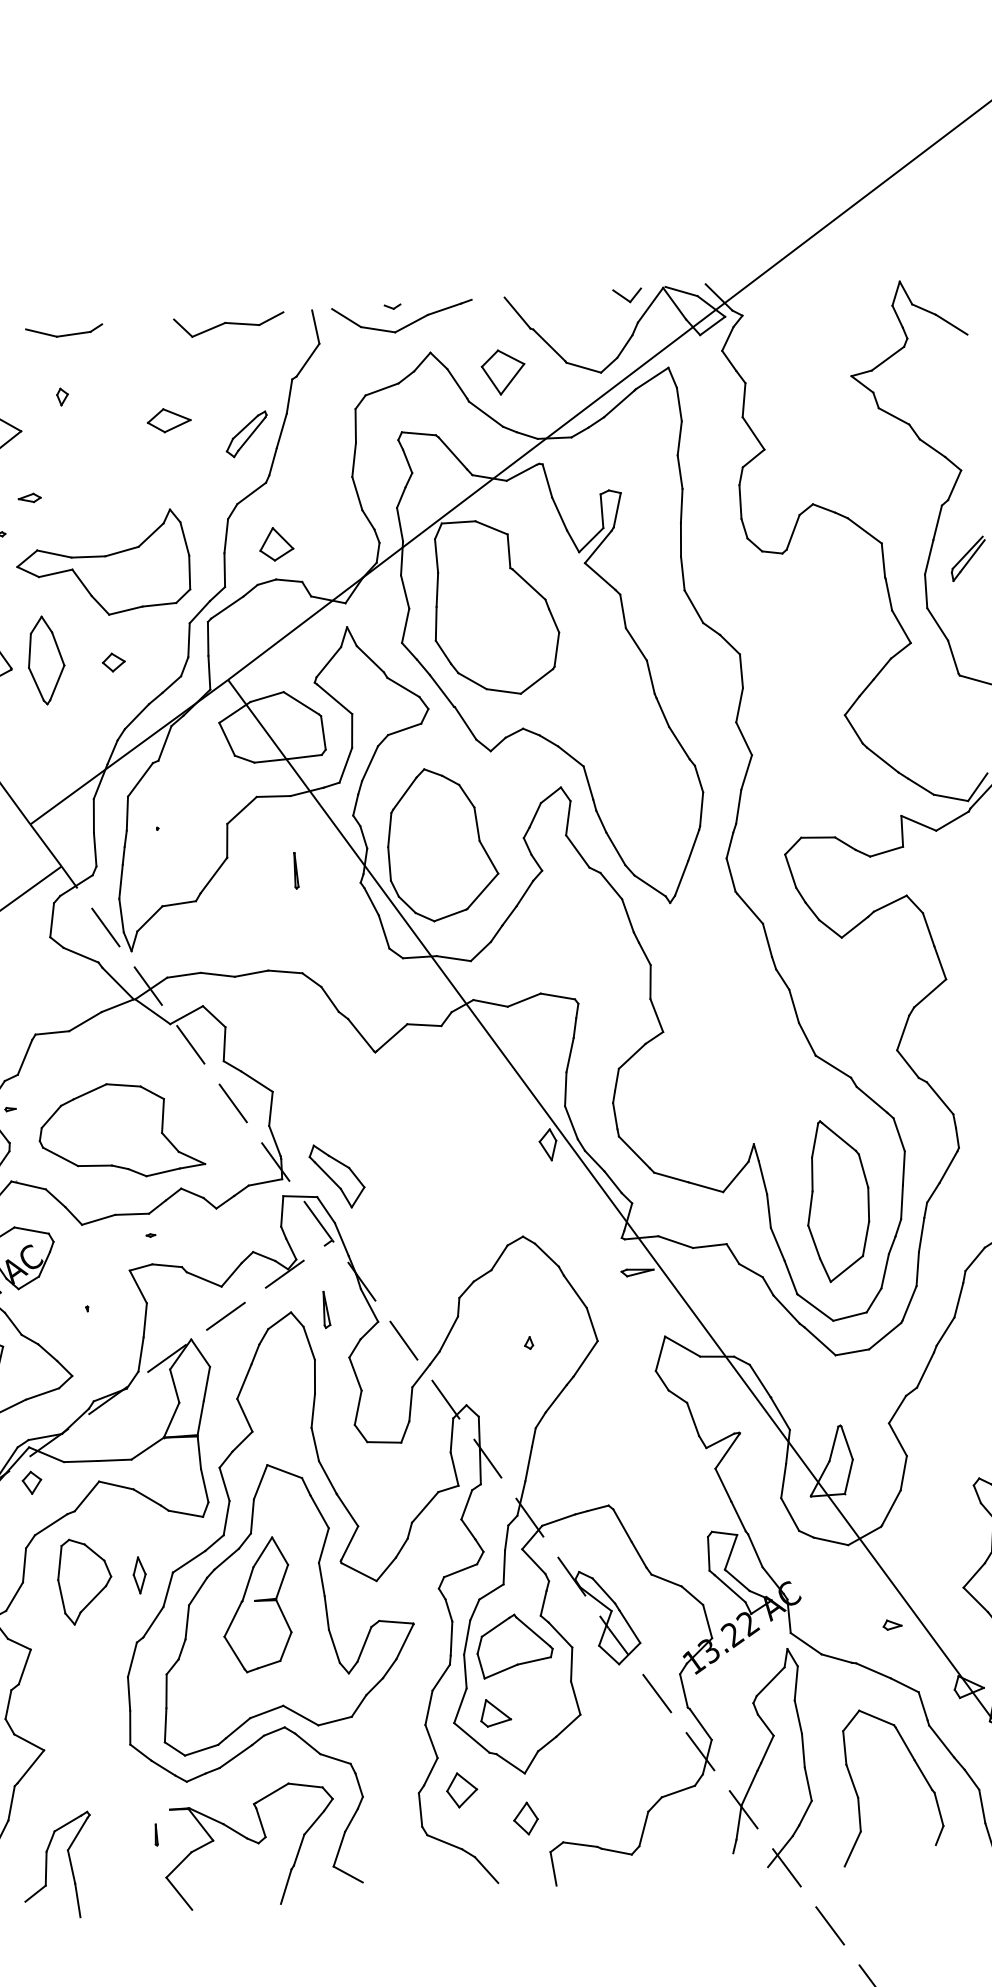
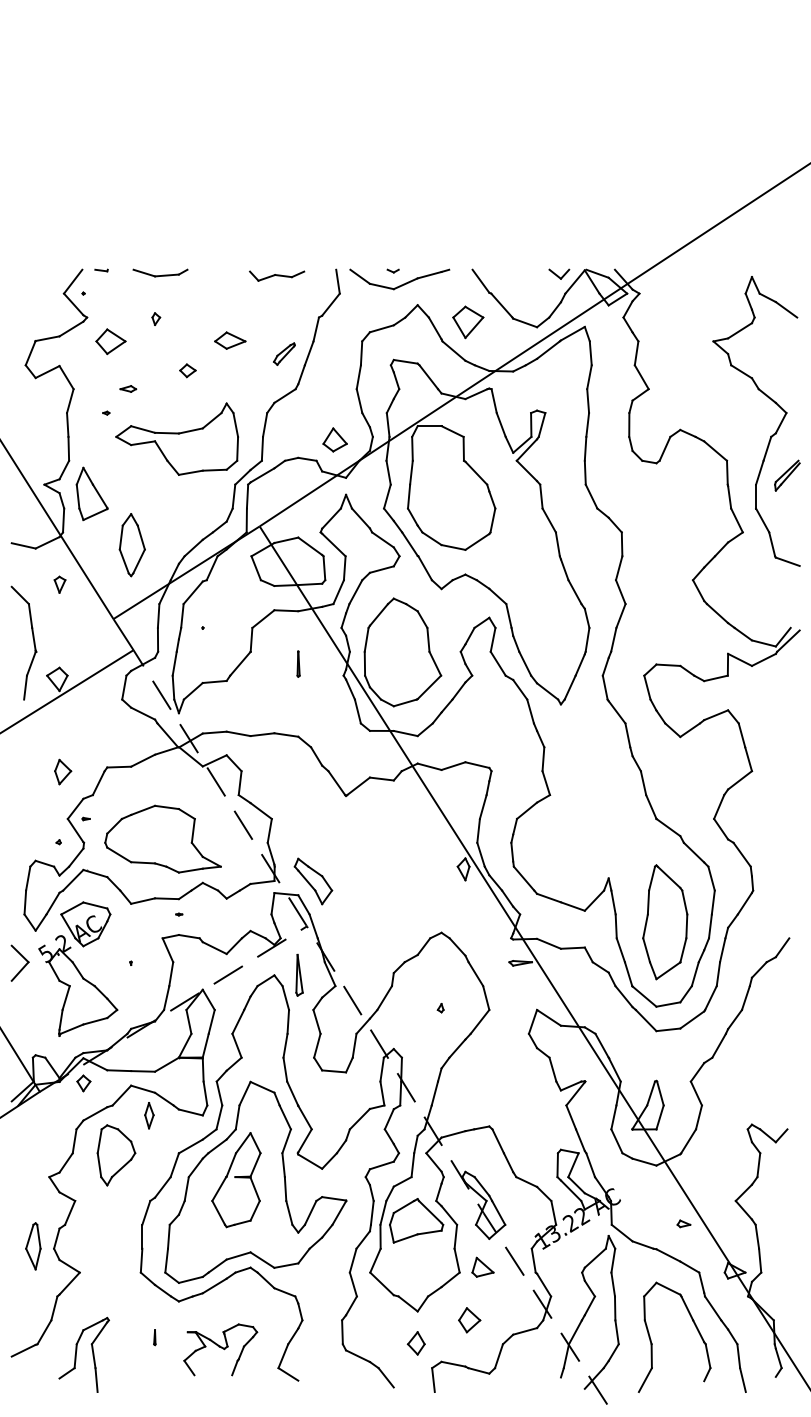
part: (228, 324) -> (276, 275), size x0.7
part: (246, 433) -> (284, 353), size x0.7
part: (275, 543) -> (334, 439), moved
part: (45, 660) -> (131, 545), moved
part: (113, 662) -> (187, 370), moved
part: (326, 1308) -> (299, 974), size x1.6
part: (139, 1575) -> (149, 1115), moved
part: (494, 1711) -> (482, 1266), moved
part: (461, 1790) -> (469, 1320), moved
part: (249, 1845) -> (220, 1349), size x0.6

